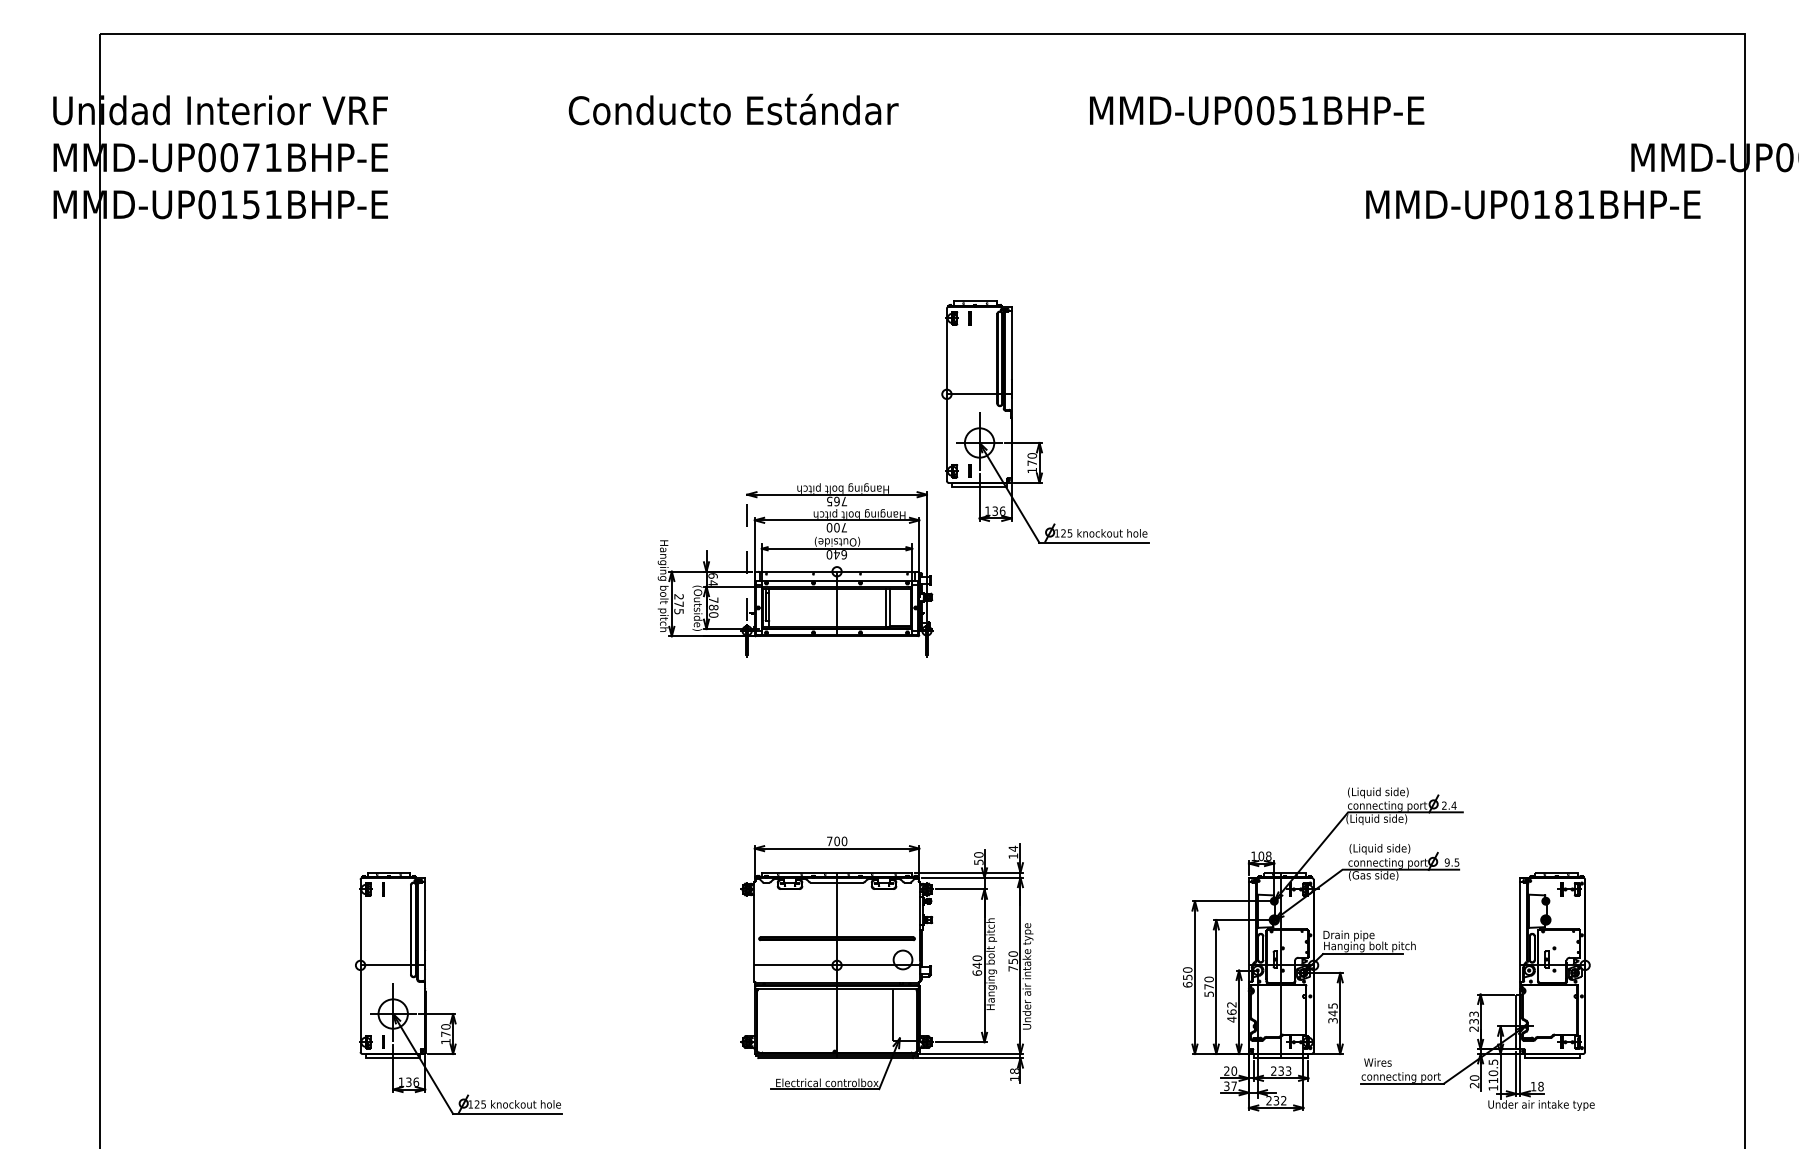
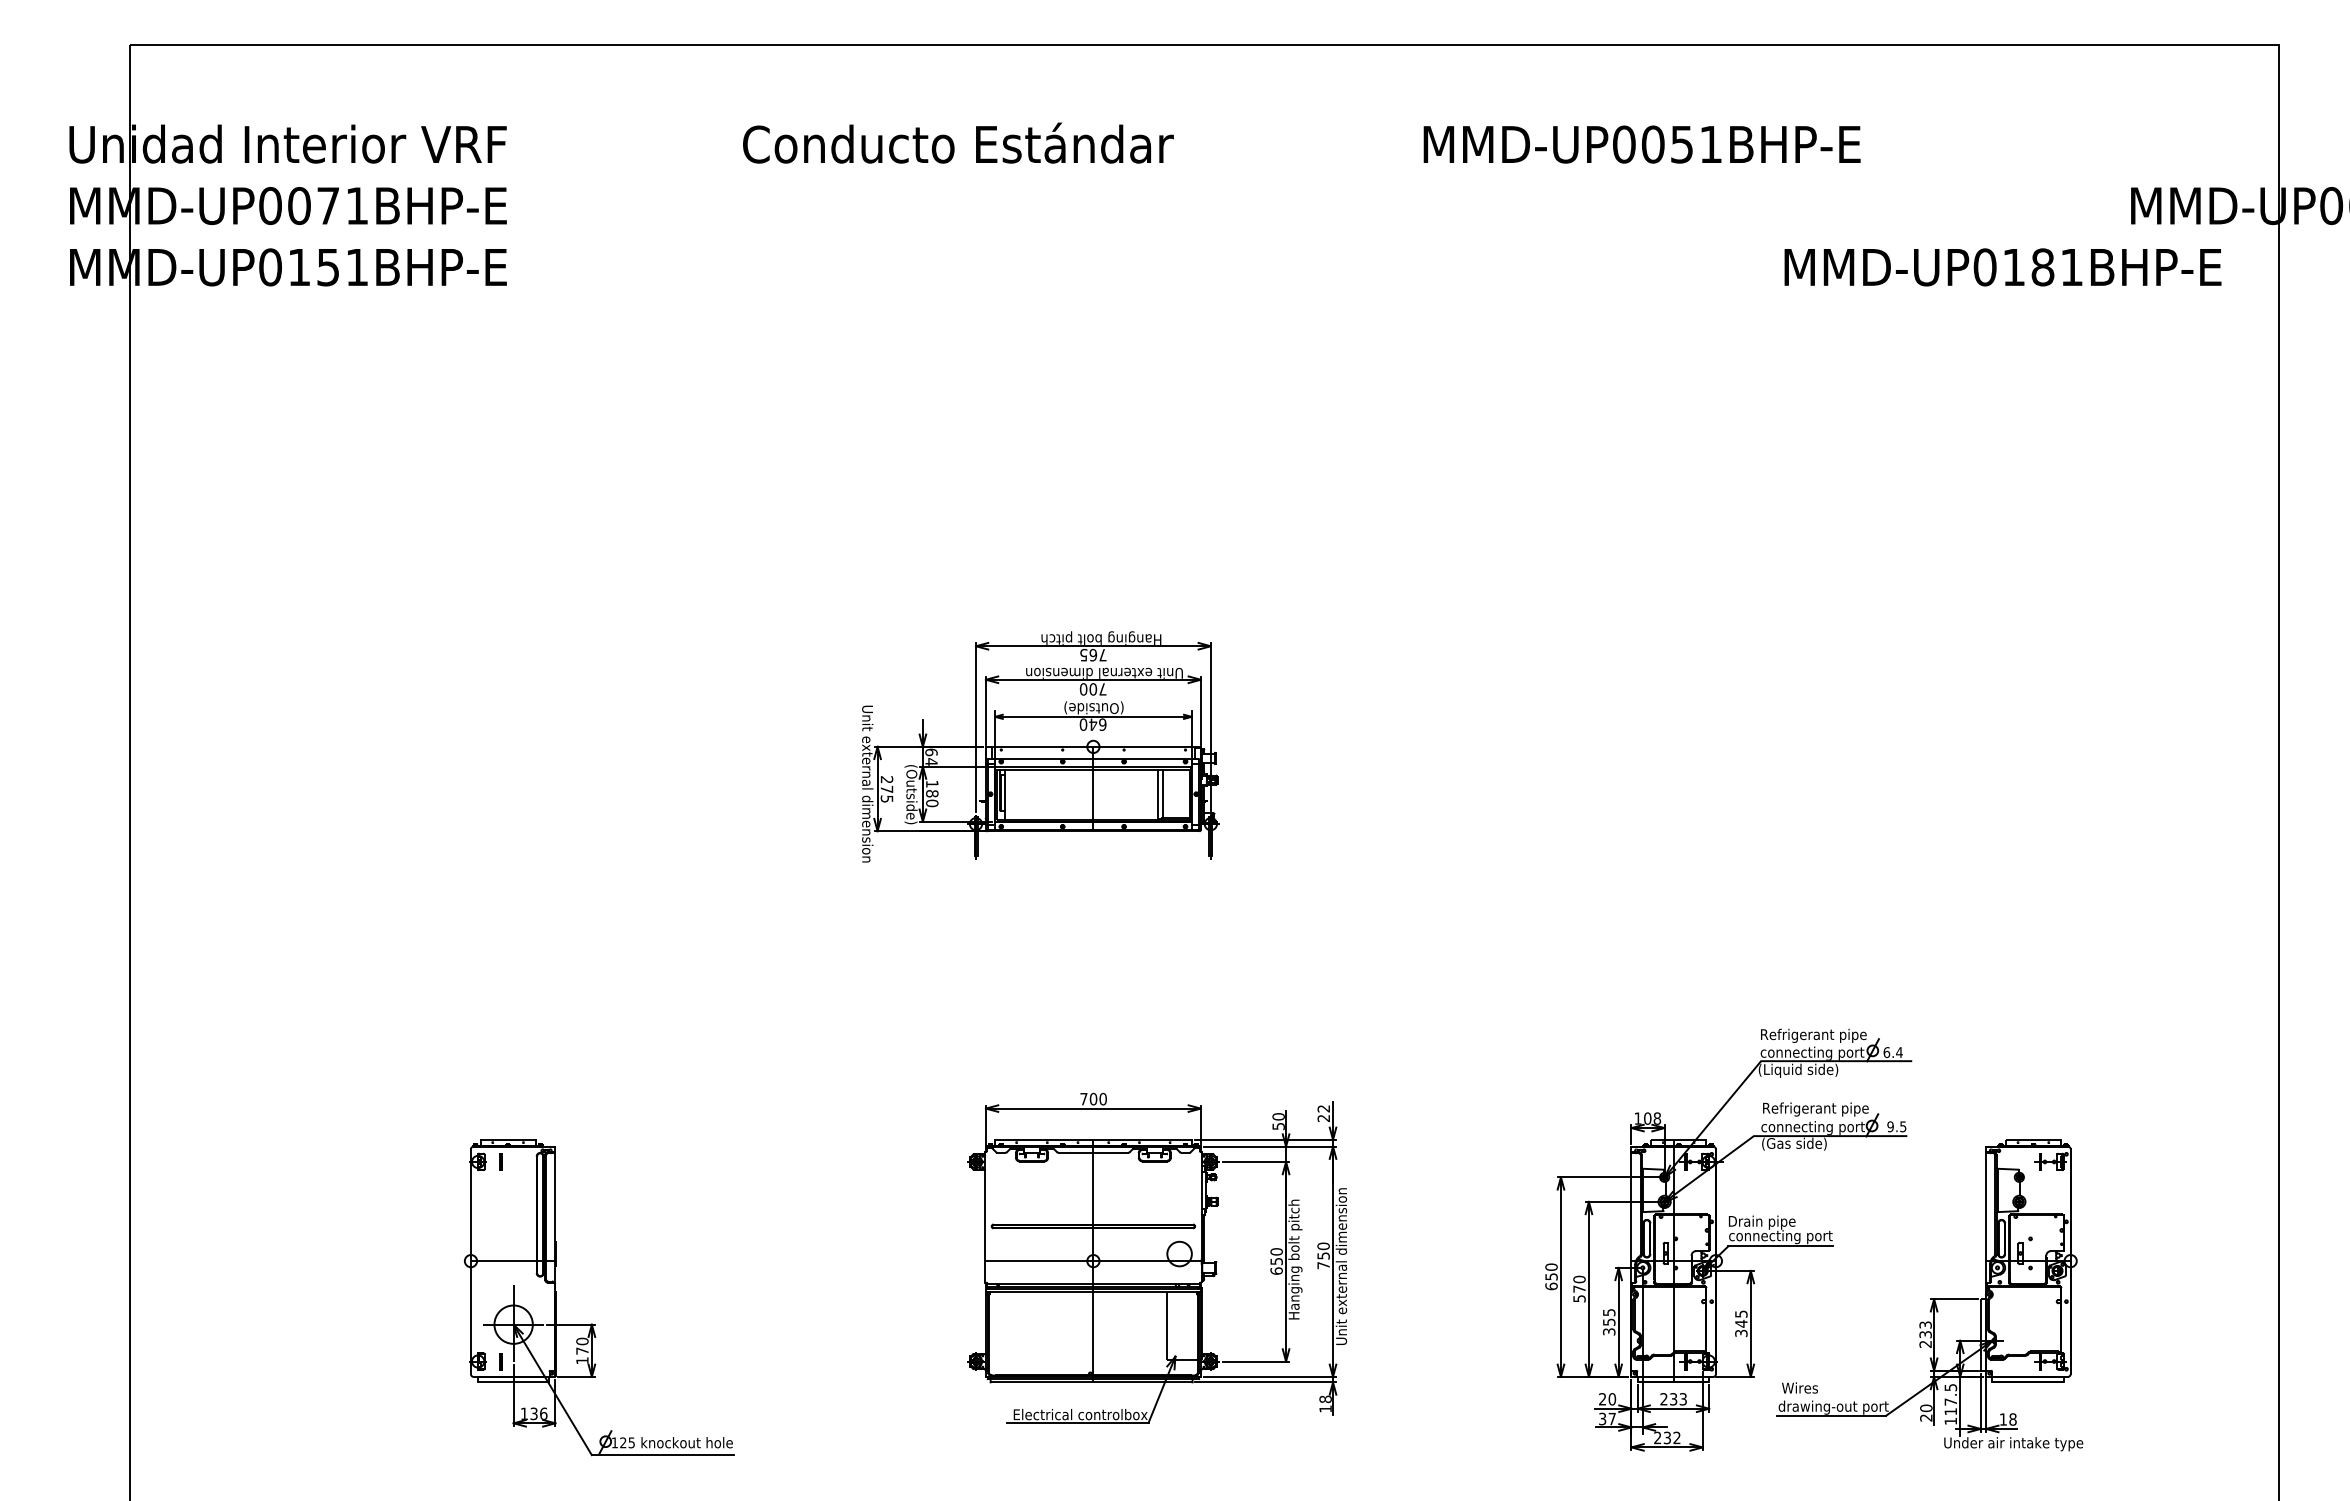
part: (1039, 442) -> (1358, 577), removed
text: (845, 514) -> (1104, 671), Hanging bolt pitch -> Unit external dimension
line: (747, 556) -> (976, 727), dashed -> solid
text: (663, 599) -> (866, 783), Hanging bolt pitch -> Unit external dimension
text: (713, 599) -> (932, 783), 780 -> 180
text: (1388, 792) -> (1813, 1035), (Liquid side) -> Refrigerant pipe
text: (1444, 805) -> (1886, 1052), 2.4 -> 6.4
text: (1389, 849) -> (1815, 1109), (Liquid side) -> Refrigerant pipe
text: (1013, 852) -> (1323, 1113), 14 -> 22
text: (1369, 947) -> (1789, 1237), Hanging bolt pitch -> connecting port
text: (1027, 962) -> (1342, 1257), Under air intake type -> Unit external dimension
text: (977, 965) -> (1276, 1261), 640 -> 650
text: (1231, 1012) -> (1608, 1322), 462 -> 355
text: (1493, 1072) -> (1950, 1401), 110.5 -> 117.5
text: (1403, 1077) -> (1833, 1407), connecting port -> drawing-out port

